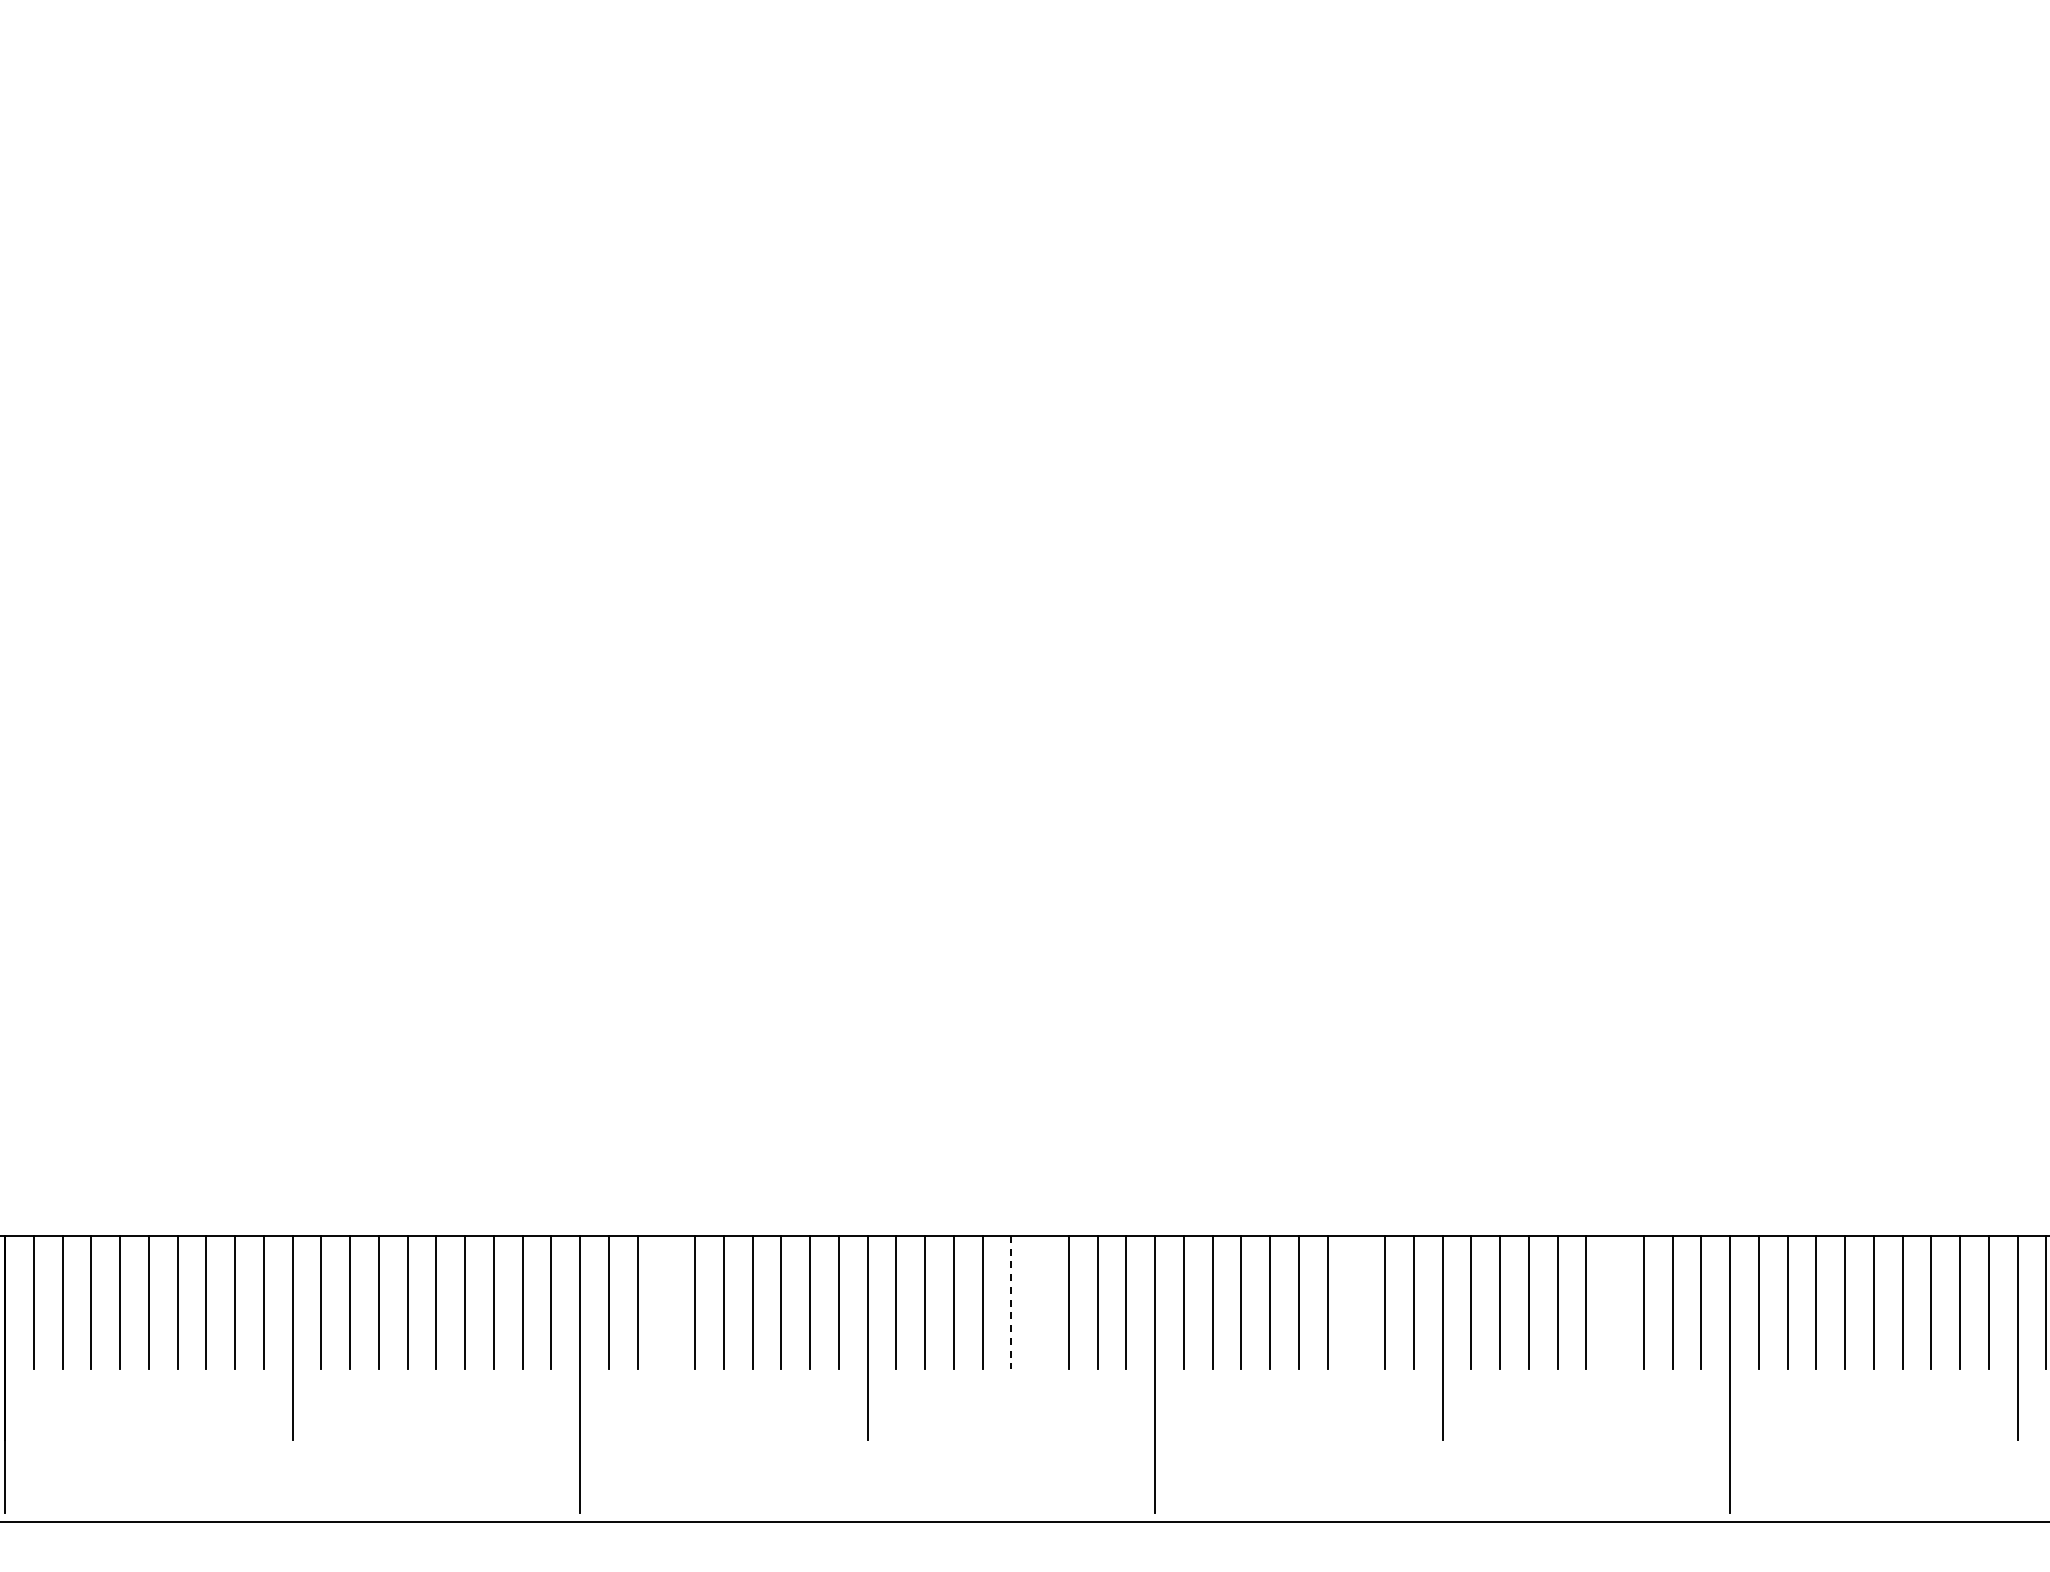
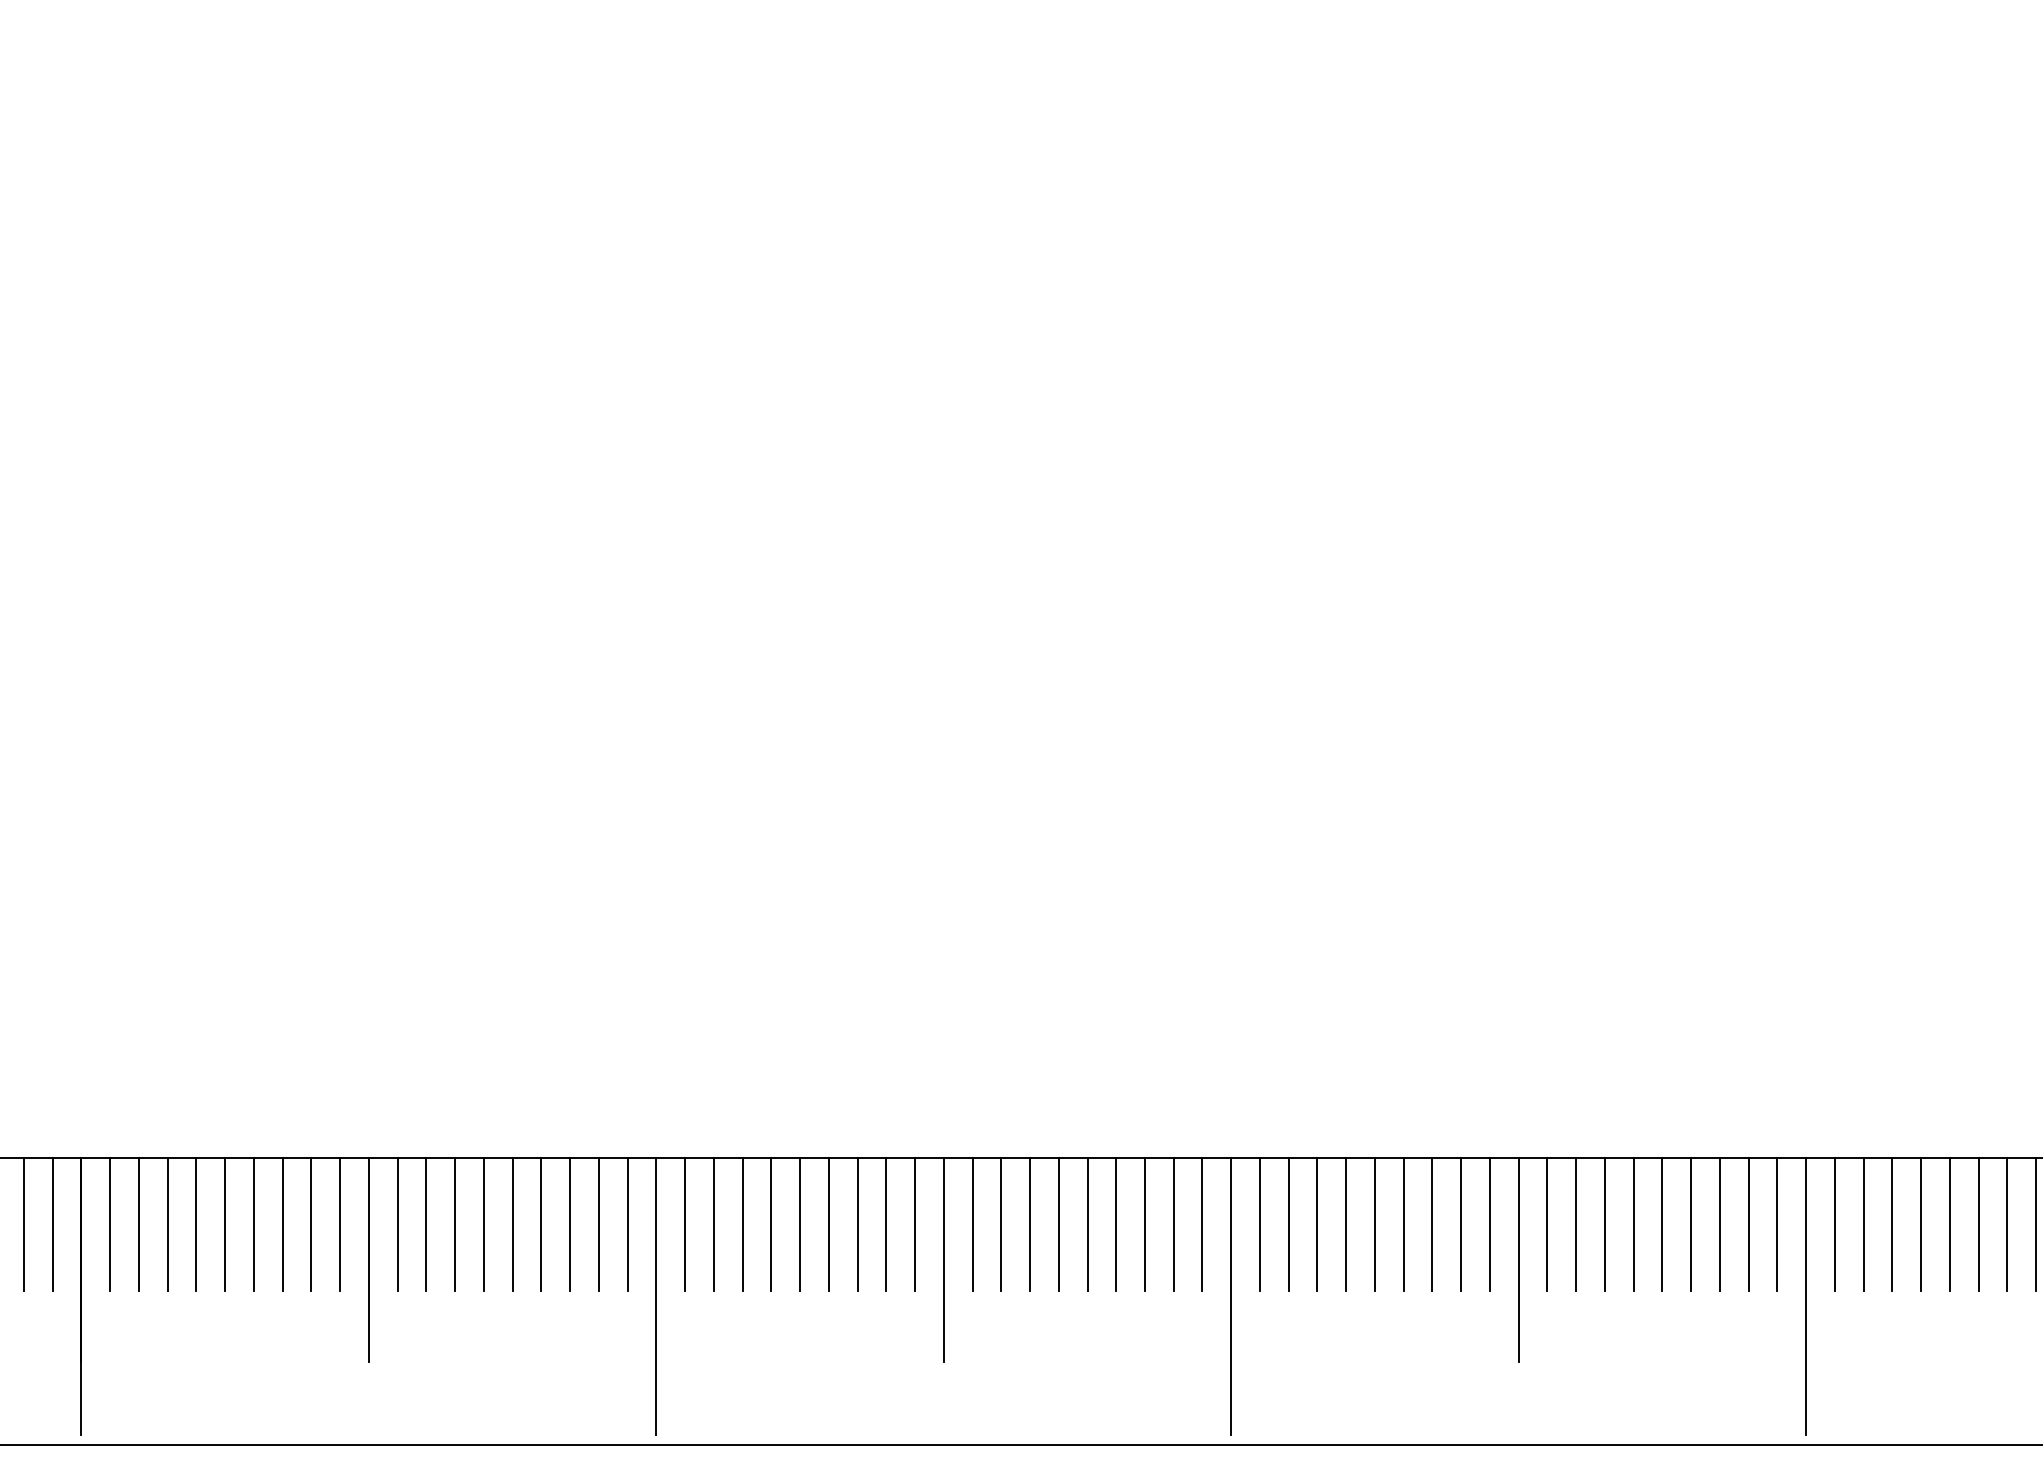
line: (666, 1301) -> (742, 1223), added
line: (1040, 1301) -> (1116, 1223), added
line: (1356, 1301) -> (1432, 1223), added
line: (1615, 1301) -> (1691, 1223), added
line: (1011, 1302) -> (1087, 1224), dashed -> solid

